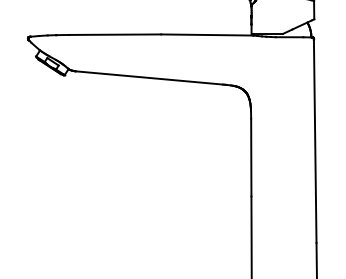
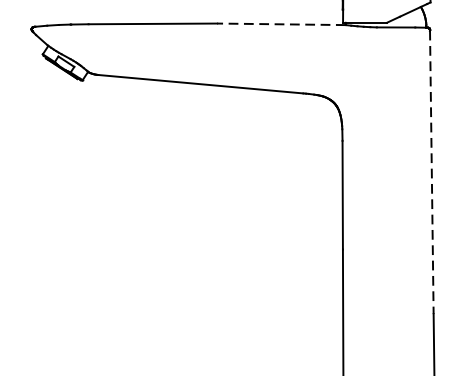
line: (206, 35) -> (280, 25), solid -> dashed
line: (315, 141) -> (432, 172), solid -> dashed

